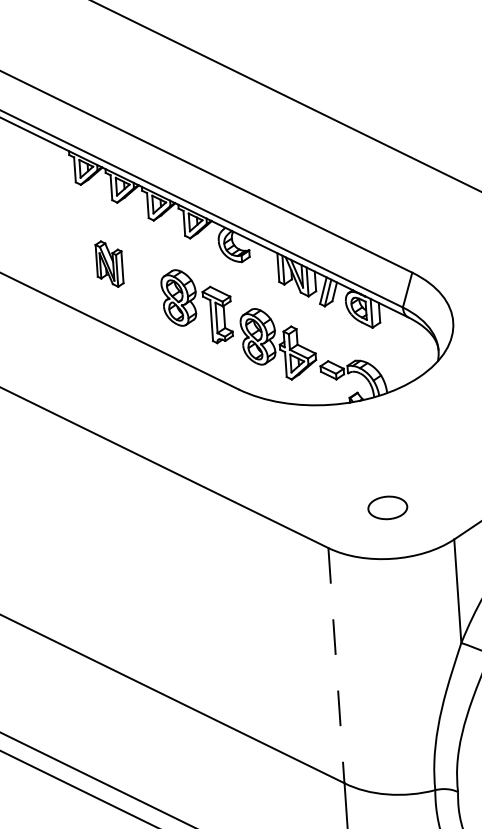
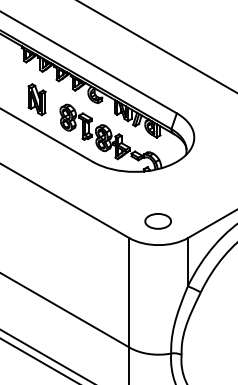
part: (108, 263) -> (36, 99), size x1.43
part: (386, 508) -> (157, 221), size x1.43
line: (336, 664) -> (129, 292), dashed -> solid

